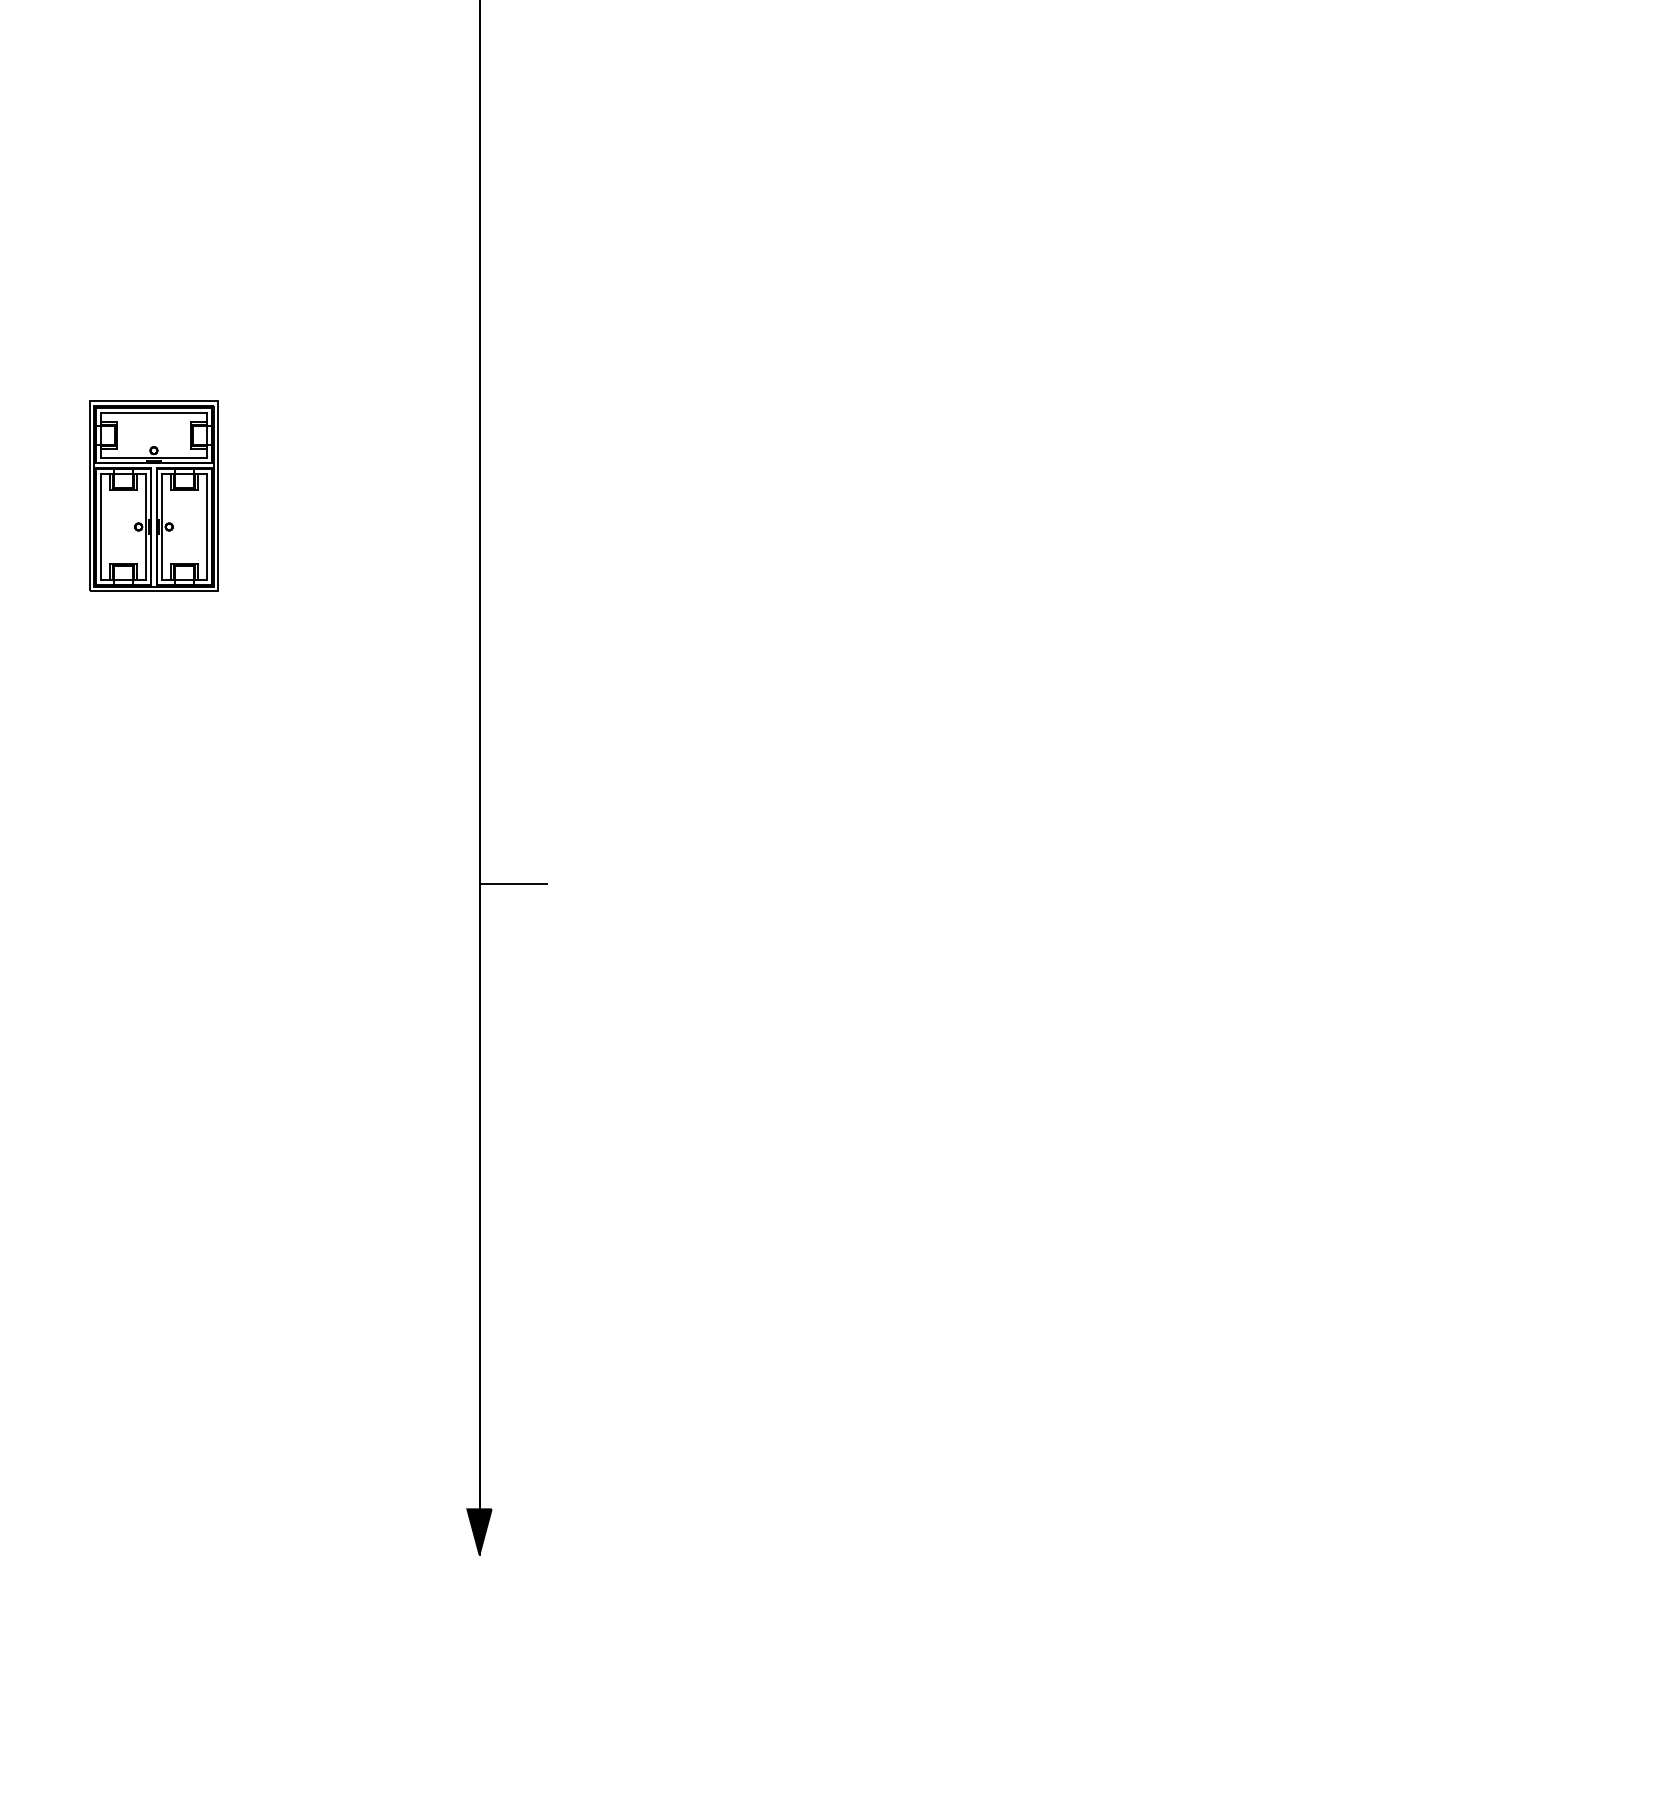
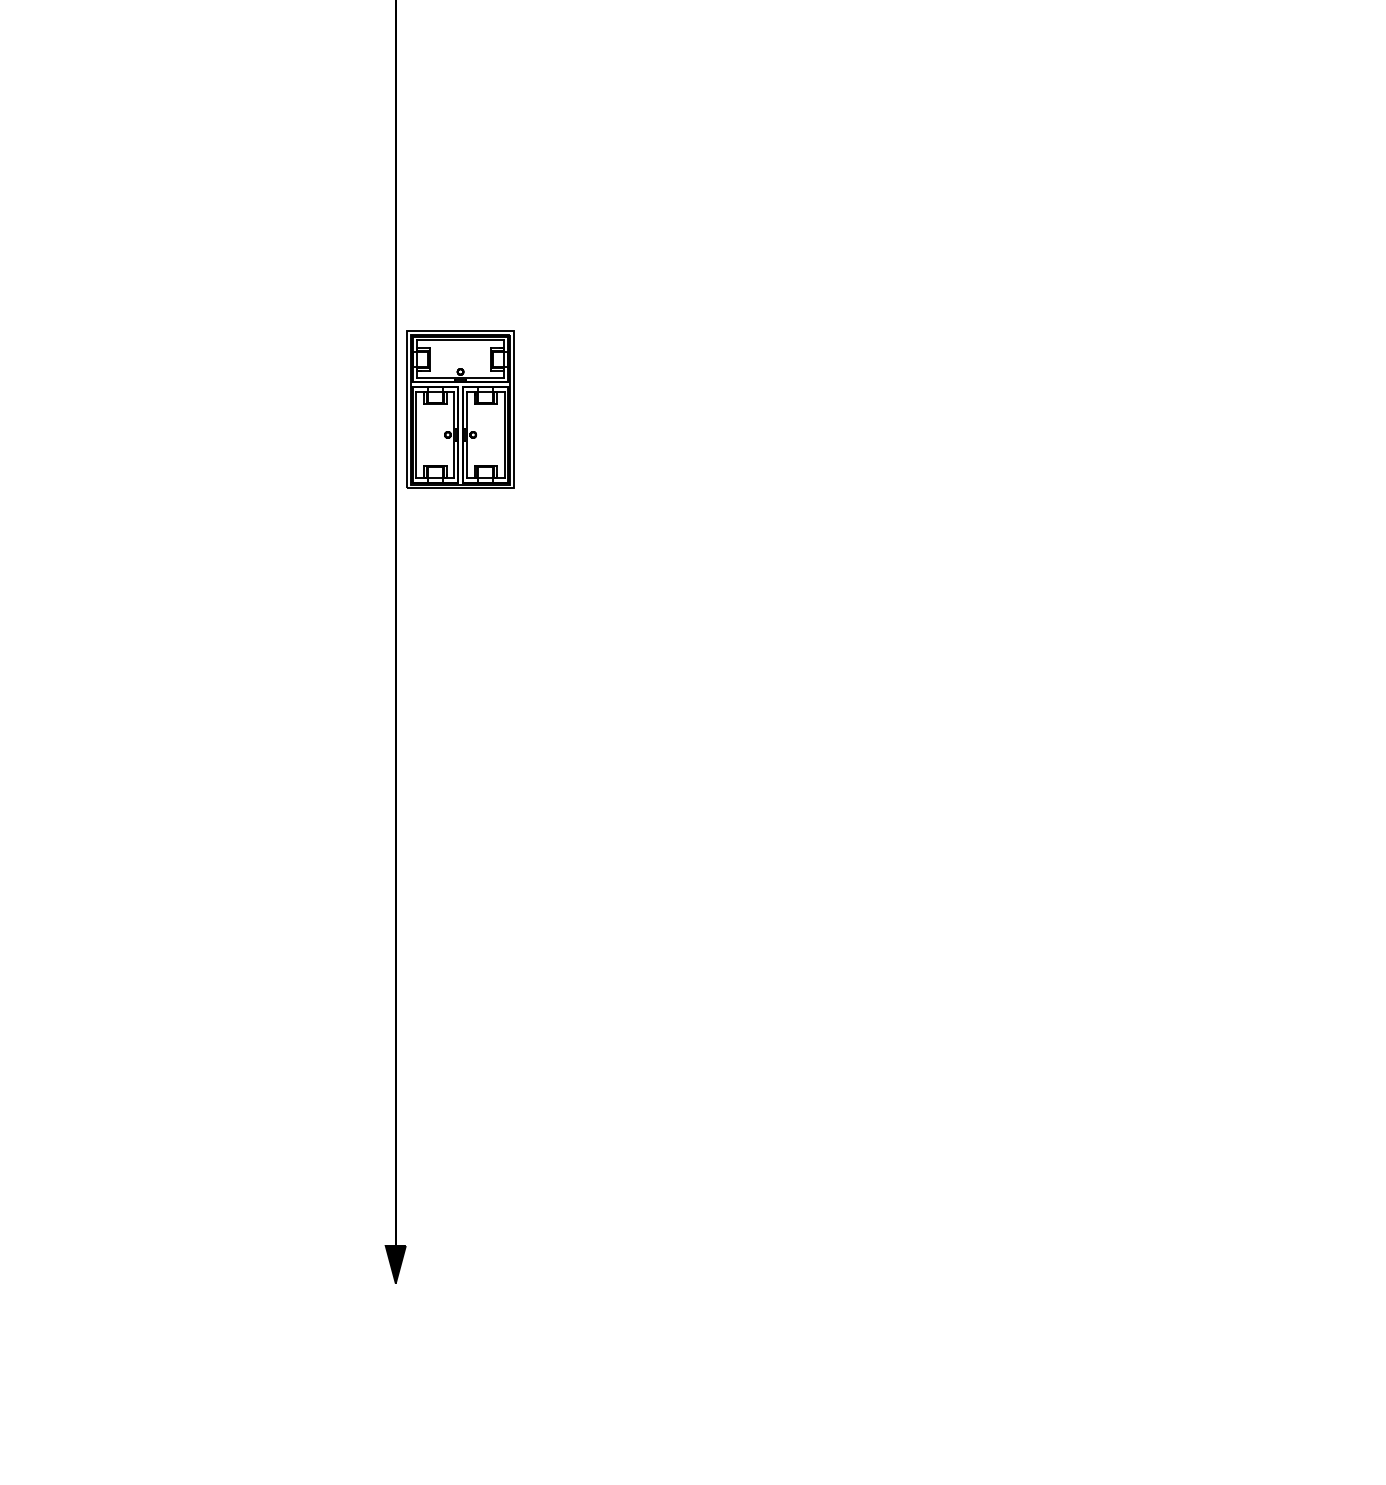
part: (153, 495) -> (460, 408), moved
line: (512, 884) -> (423, 730), removed

